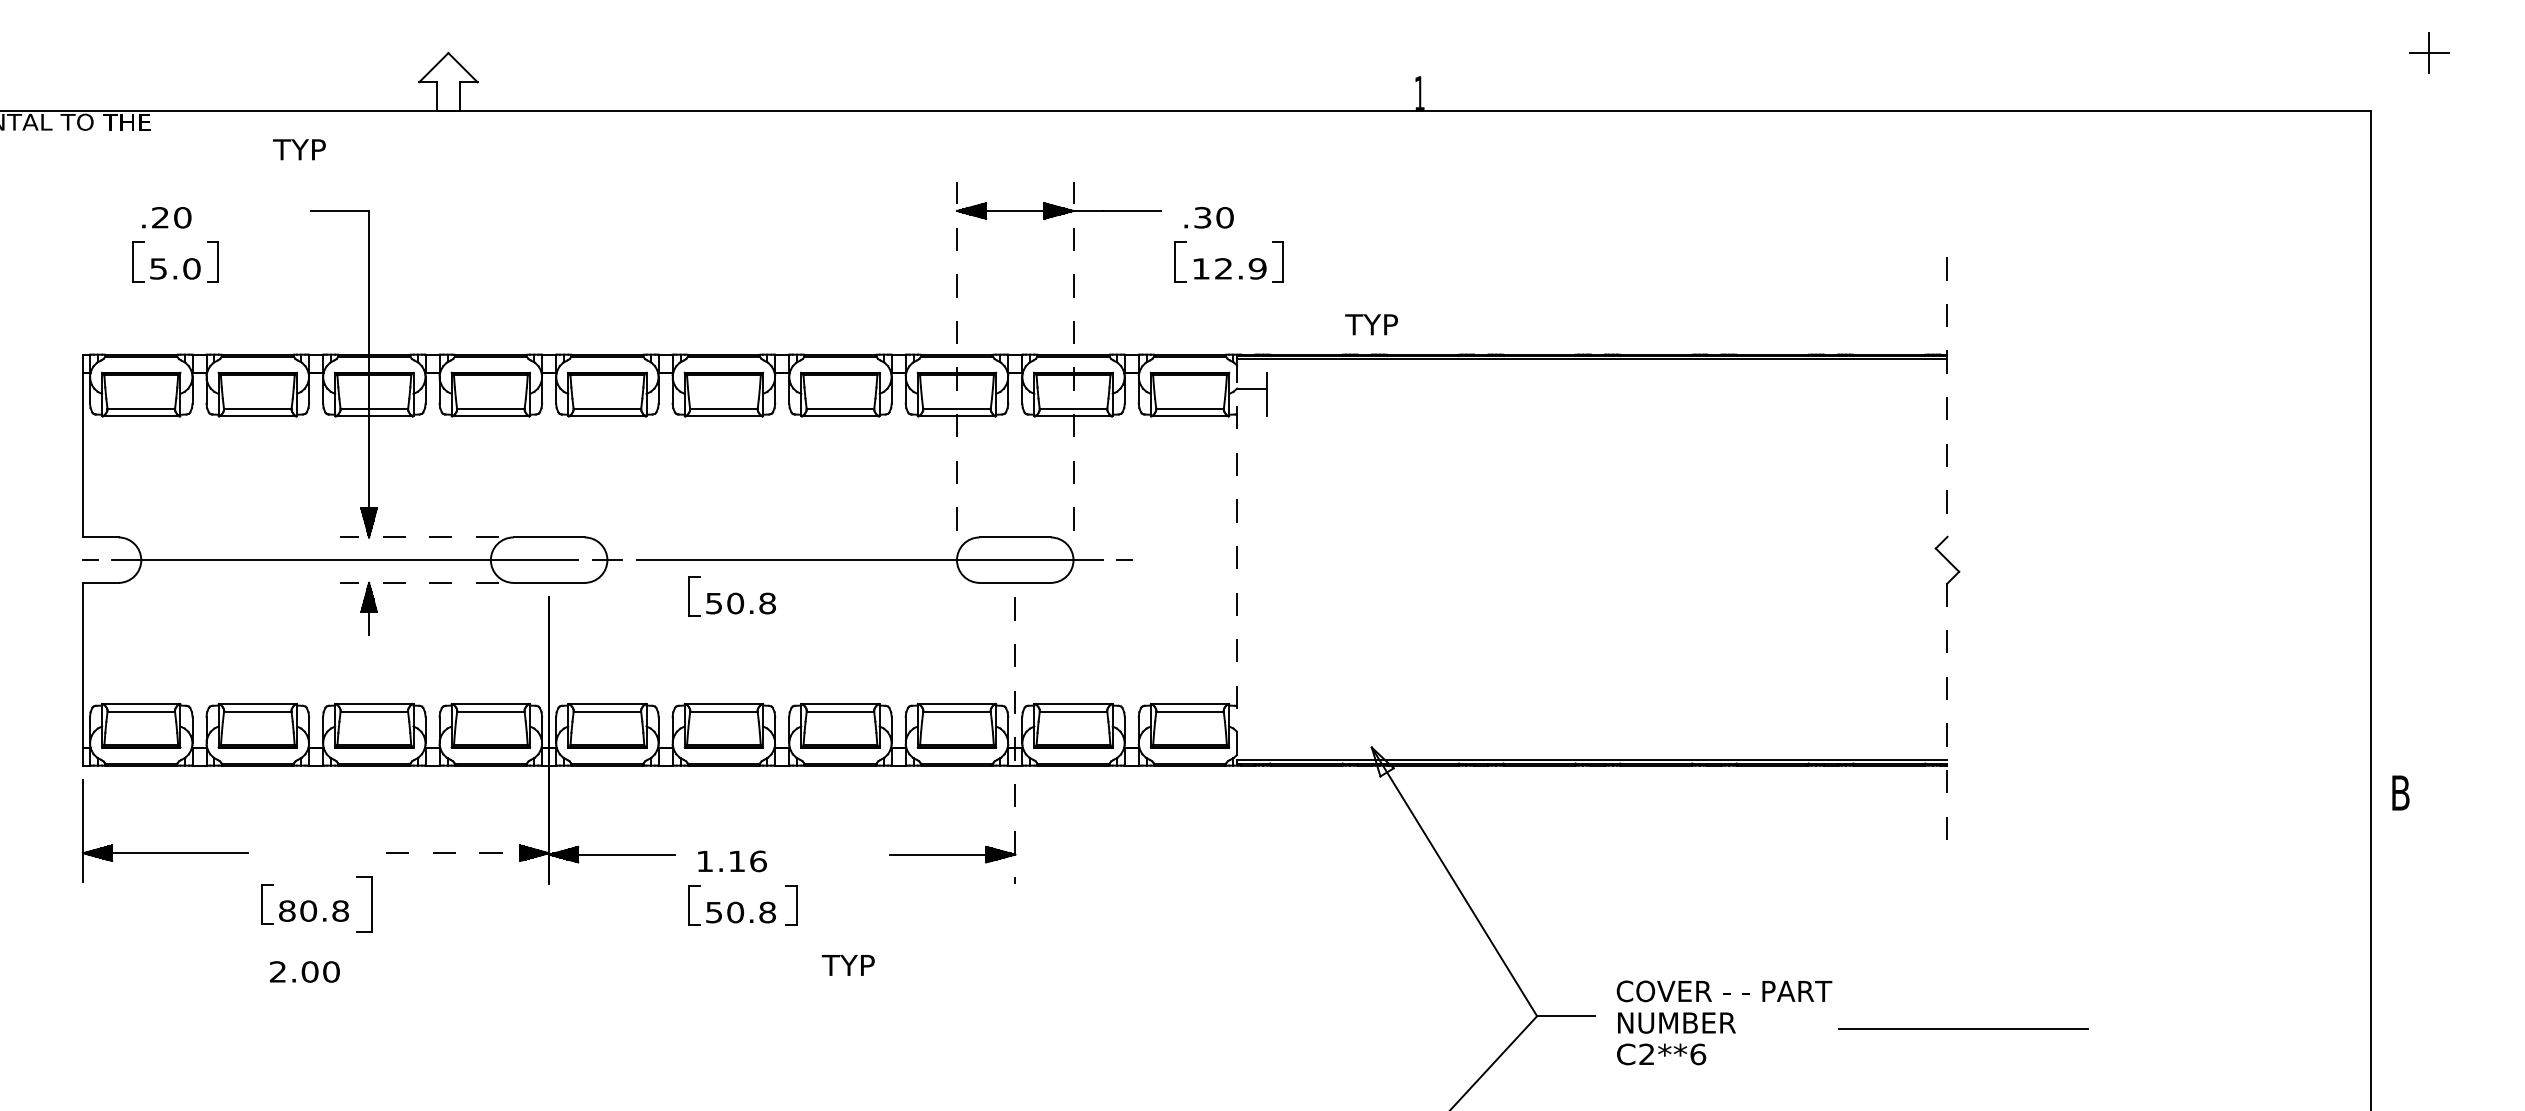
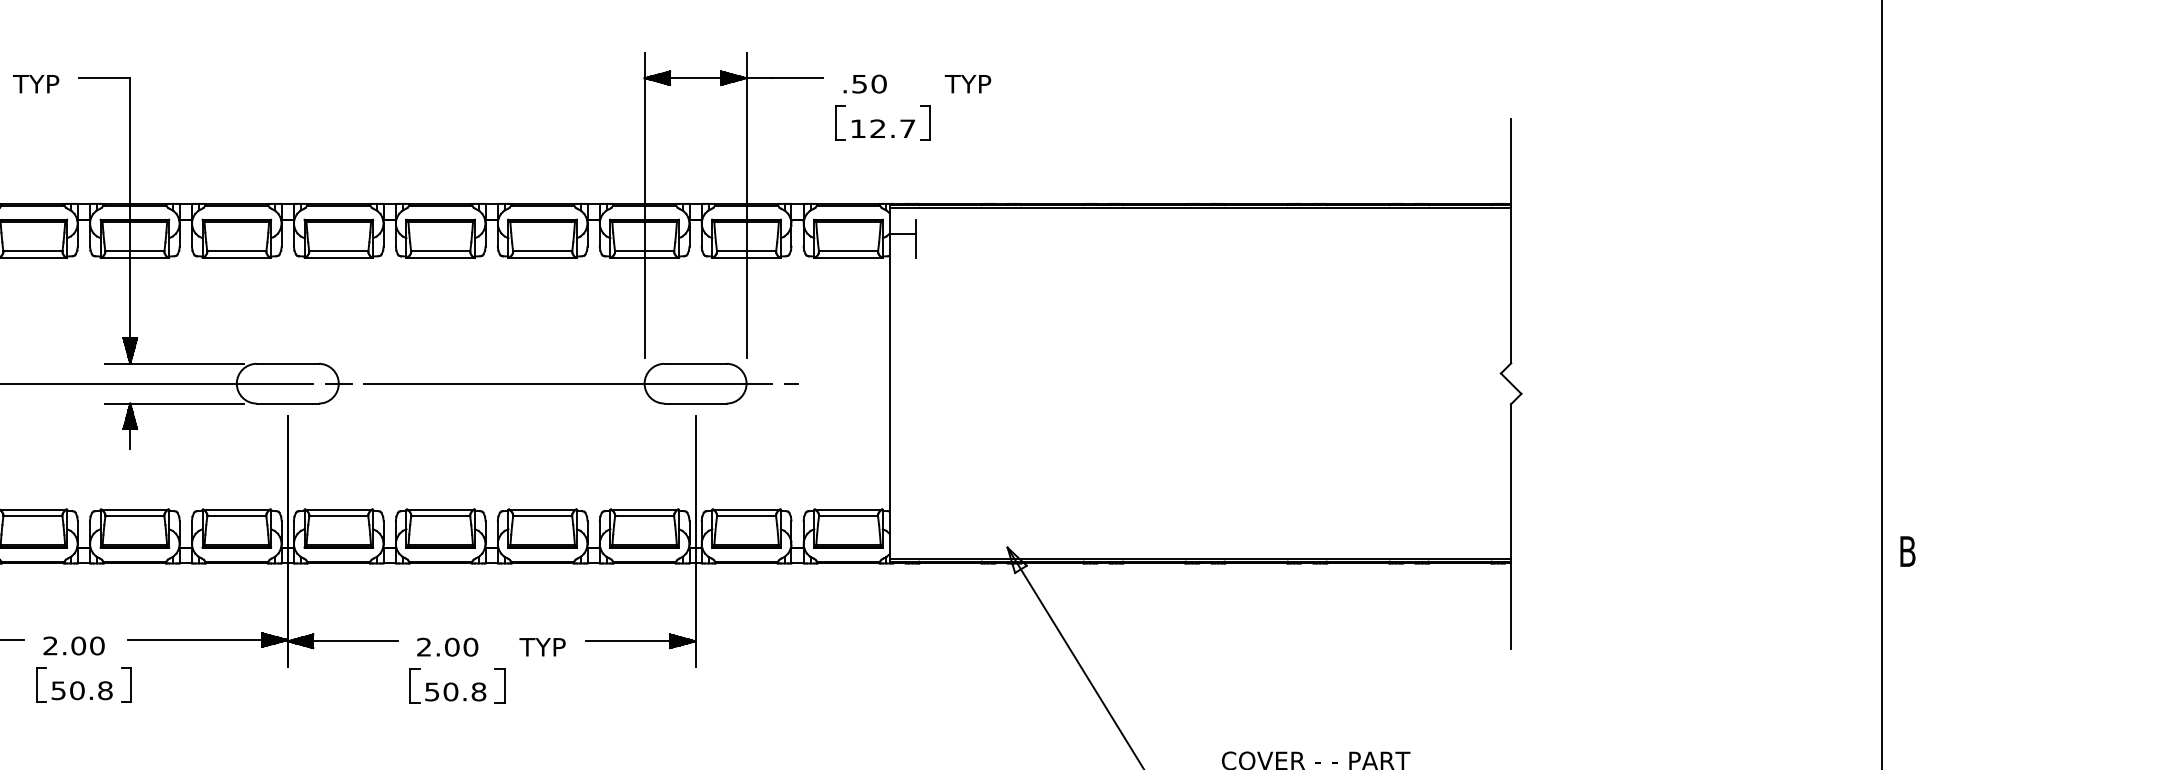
text: (299, 149) -> (36, 83), moved
text: (1203, 217) -> (860, 83), .30 -> .50
text: (1257, 268) -> (907, 128), 12.9 -> 12.7
text: (1371, 324) -> (967, 83), moved
line: (956, 355) -> (644, 204), dashed -> solid
line: (1073, 355) -> (746, 204), dashed -> solid
line: (1947, 397) -> (1511, 241), dashed -> solid
line: (419, 537) -> (174, 363), dashed -> solid
line: (1236, 560) -> (889, 383), dashed -> solid
line: (419, 582) -> (174, 403), dashed -> solid
part: (731, 596) -> (447, 415), removed
line: (1947, 723) -> (1511, 526), dashed -> solid
line: (1015, 741) -> (695, 542), dashed -> solid
text: (2400, 792) -> (1907, 551), moved
line: (457, 853) -> (207, 640), dashed -> solid
text: (731, 861) -> (447, 647), 1.16 -> 2.00
part: (364, 904) -> (126, 684), size x0.71
text: (287, 910) -> (58, 690), 80.8 -> 50.8
text: (848, 965) -> (542, 647), moved
text: (304, 971) -> (73, 645), moved

